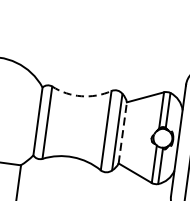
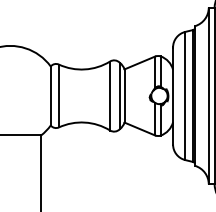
arc: (80, 96) -> (84, 69), dashed -> solid
line: (122, 133) -> (124, 96), dashed -> solid

